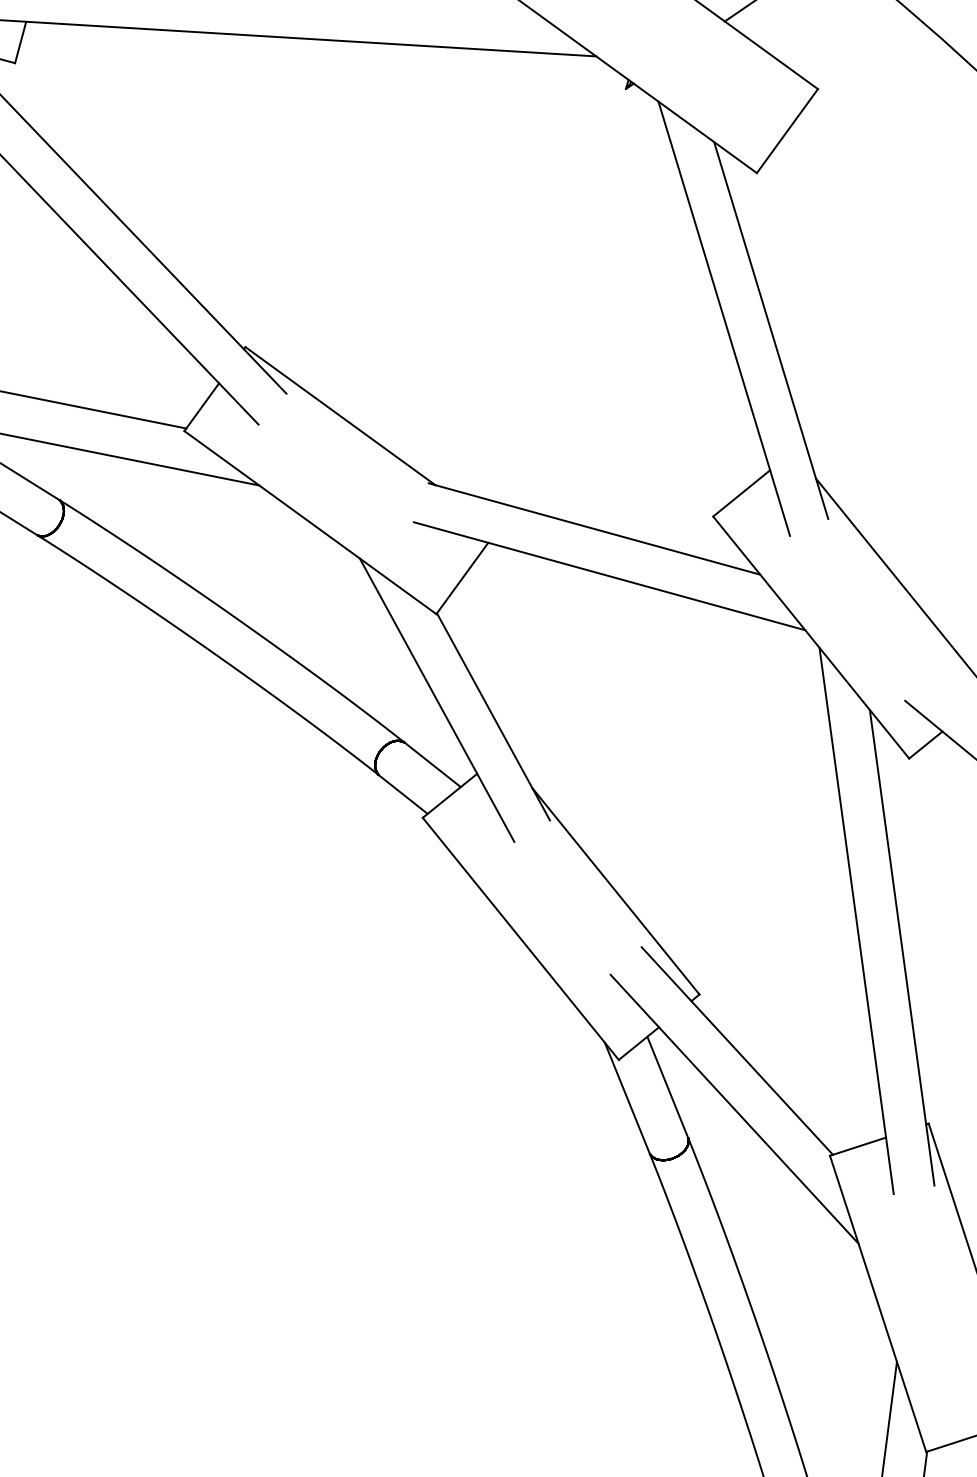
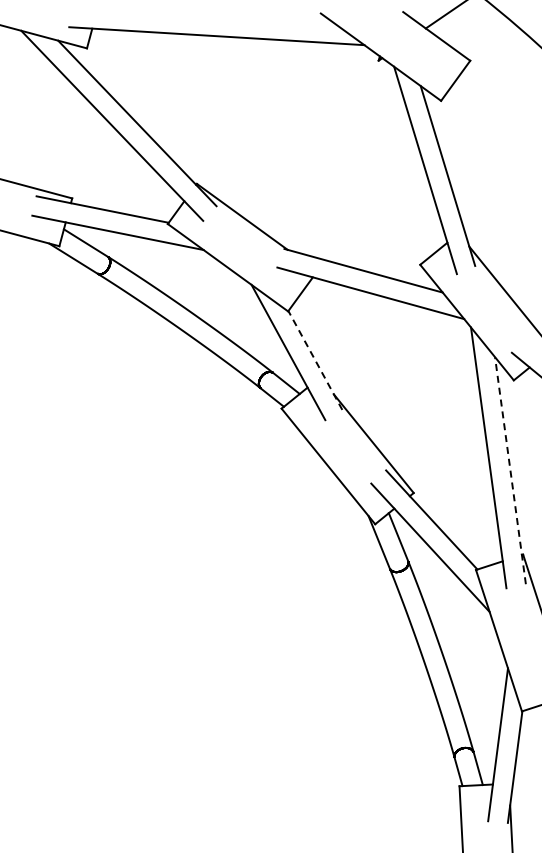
line: (493, 716) -> (315, 360), solid -> dashed
line: (902, 947) -> (510, 470), solid -> dashed

